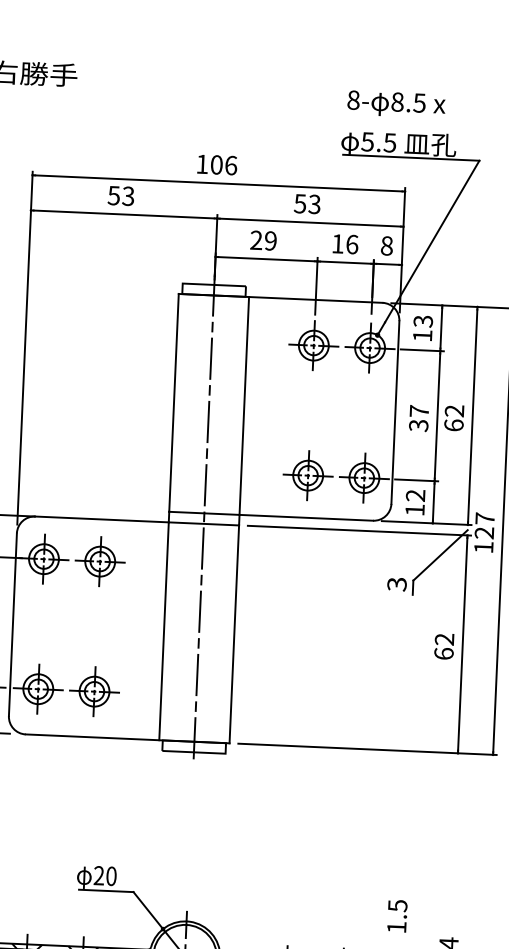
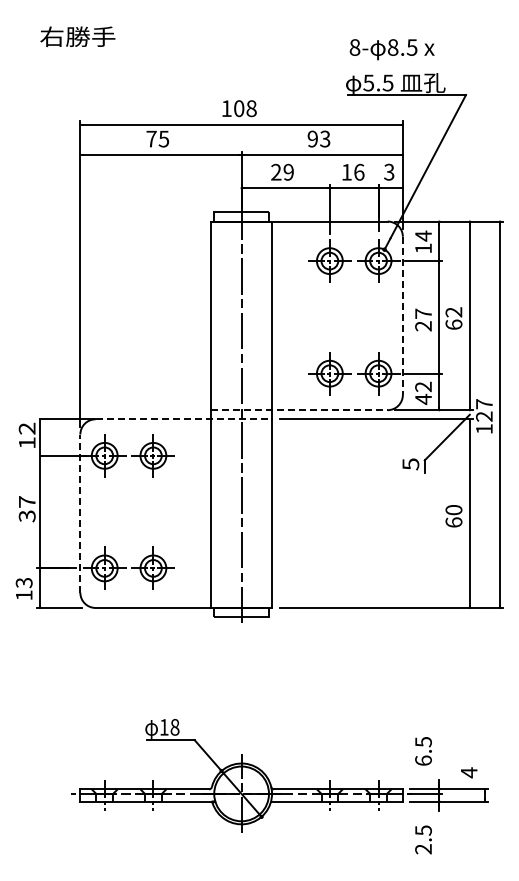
text: (231, 165) -> (251, 108), 106 -> 108
text: (120, 195) -> (157, 138), 53 -> 75
text: (299, 203) -> (312, 138), 53 -> 93
text: (387, 245) -> (389, 171), 8 -> 3
text: (423, 320) -> (423, 235), 13 -> 14
line: (394, 413) -> (402, 316), solid -> dashed
text: (418, 425) -> (423, 326), 37 -> 27
text: (415, 510) -> (423, 399), 12 -> 42
line: (271, 516) -> (299, 410), solid -> dashed
line: (137, 521) -> (184, 419), solid -> dashed
text: (396, 583) -> (410, 463), 3 -> 5
line: (13, 624) -> (80, 513), solid -> dashed
text: (444, 639) -> (453, 510), 62 -> 60
text: (105, 875) -> (169, 726), 20 -> 18
text: (396, 927) -> (423, 760), 1.5 -> 6.5

